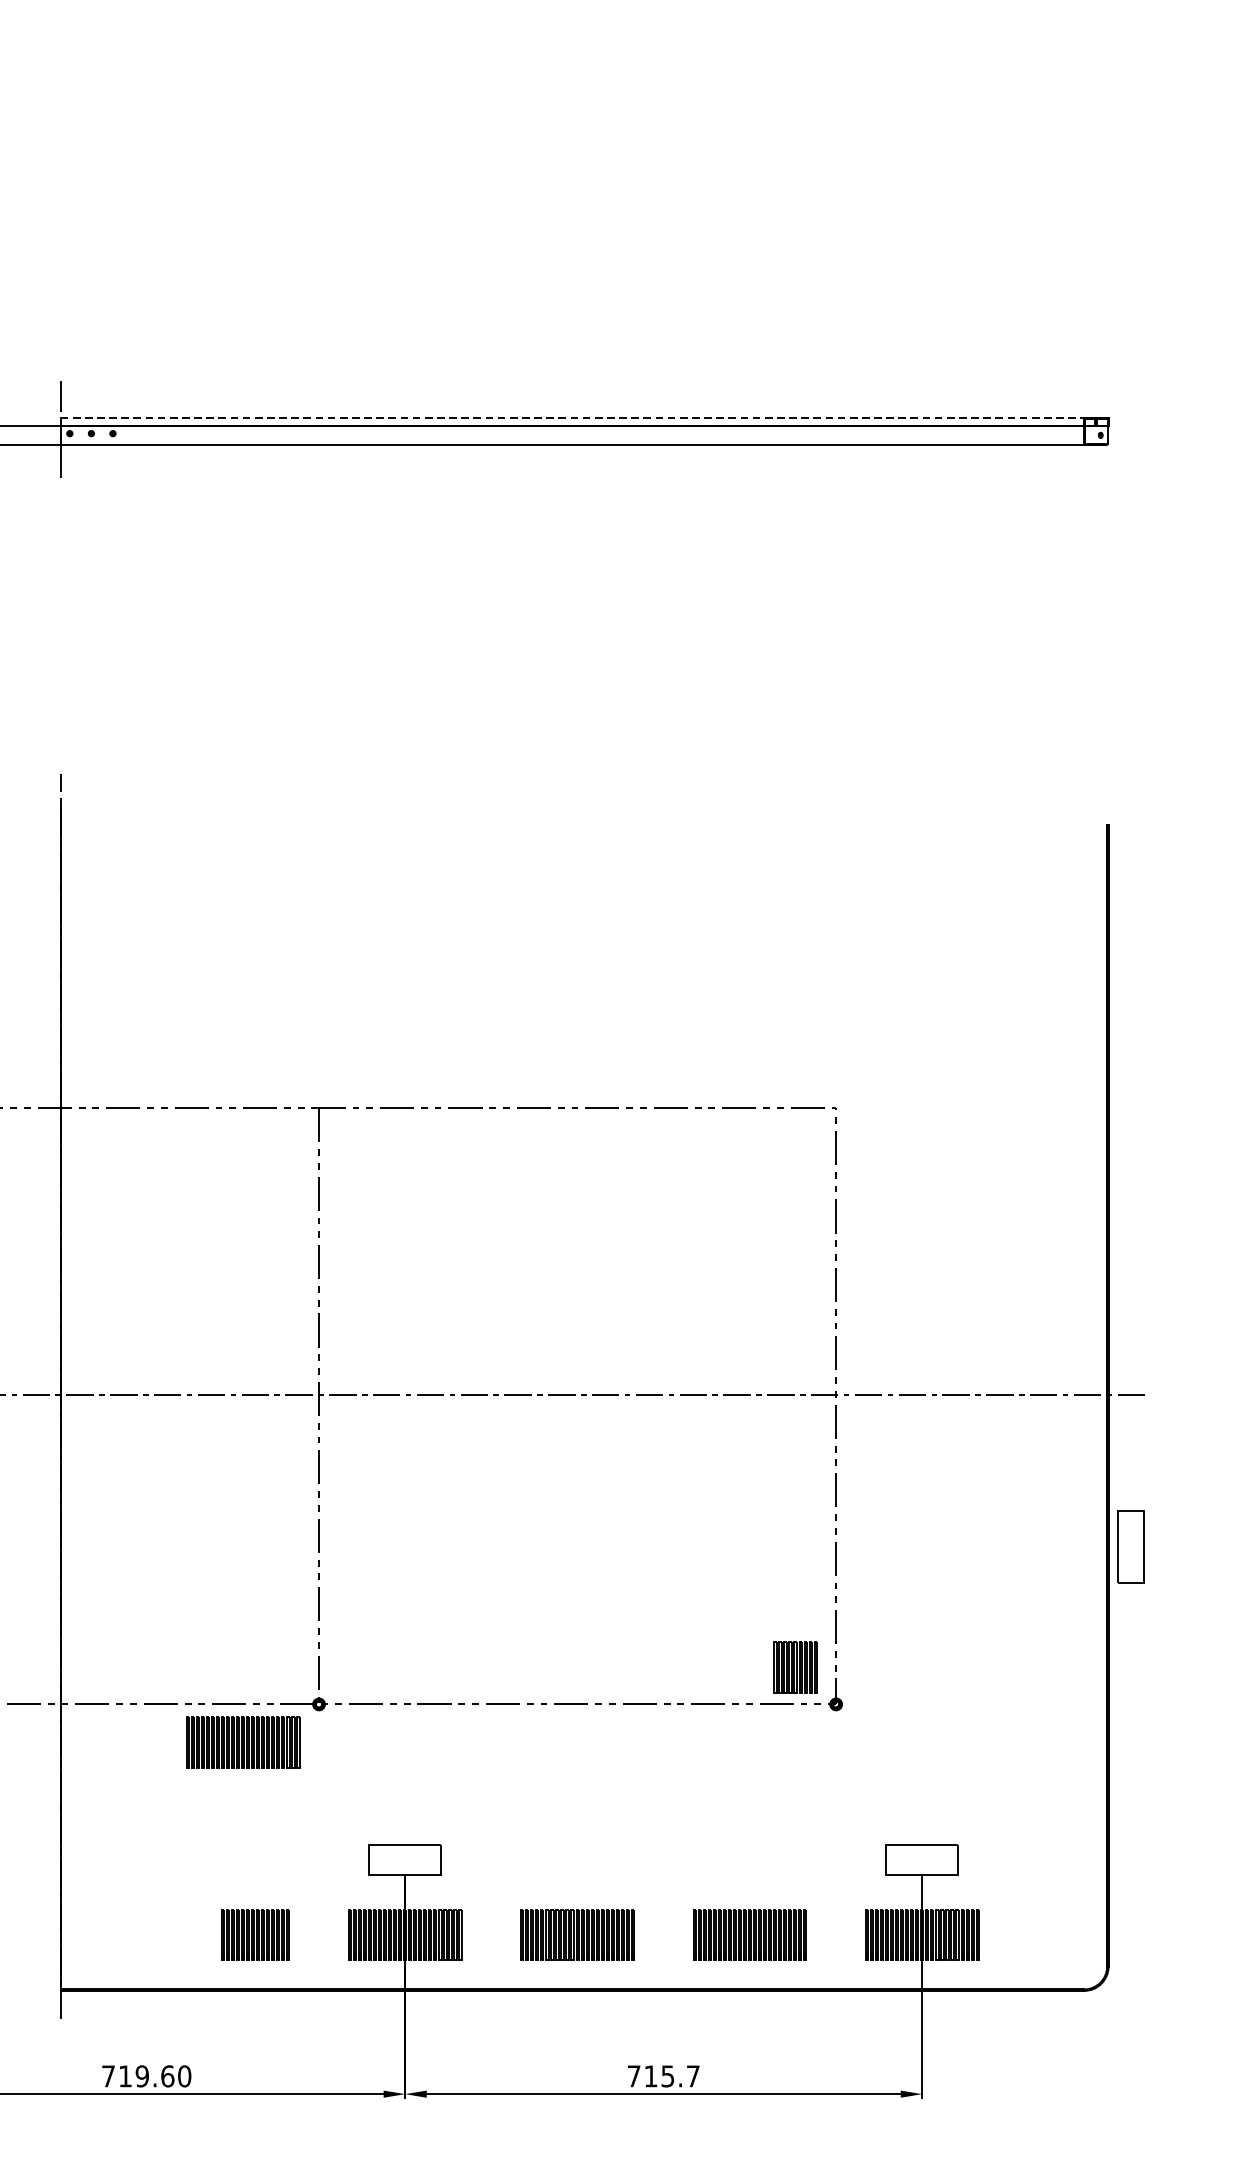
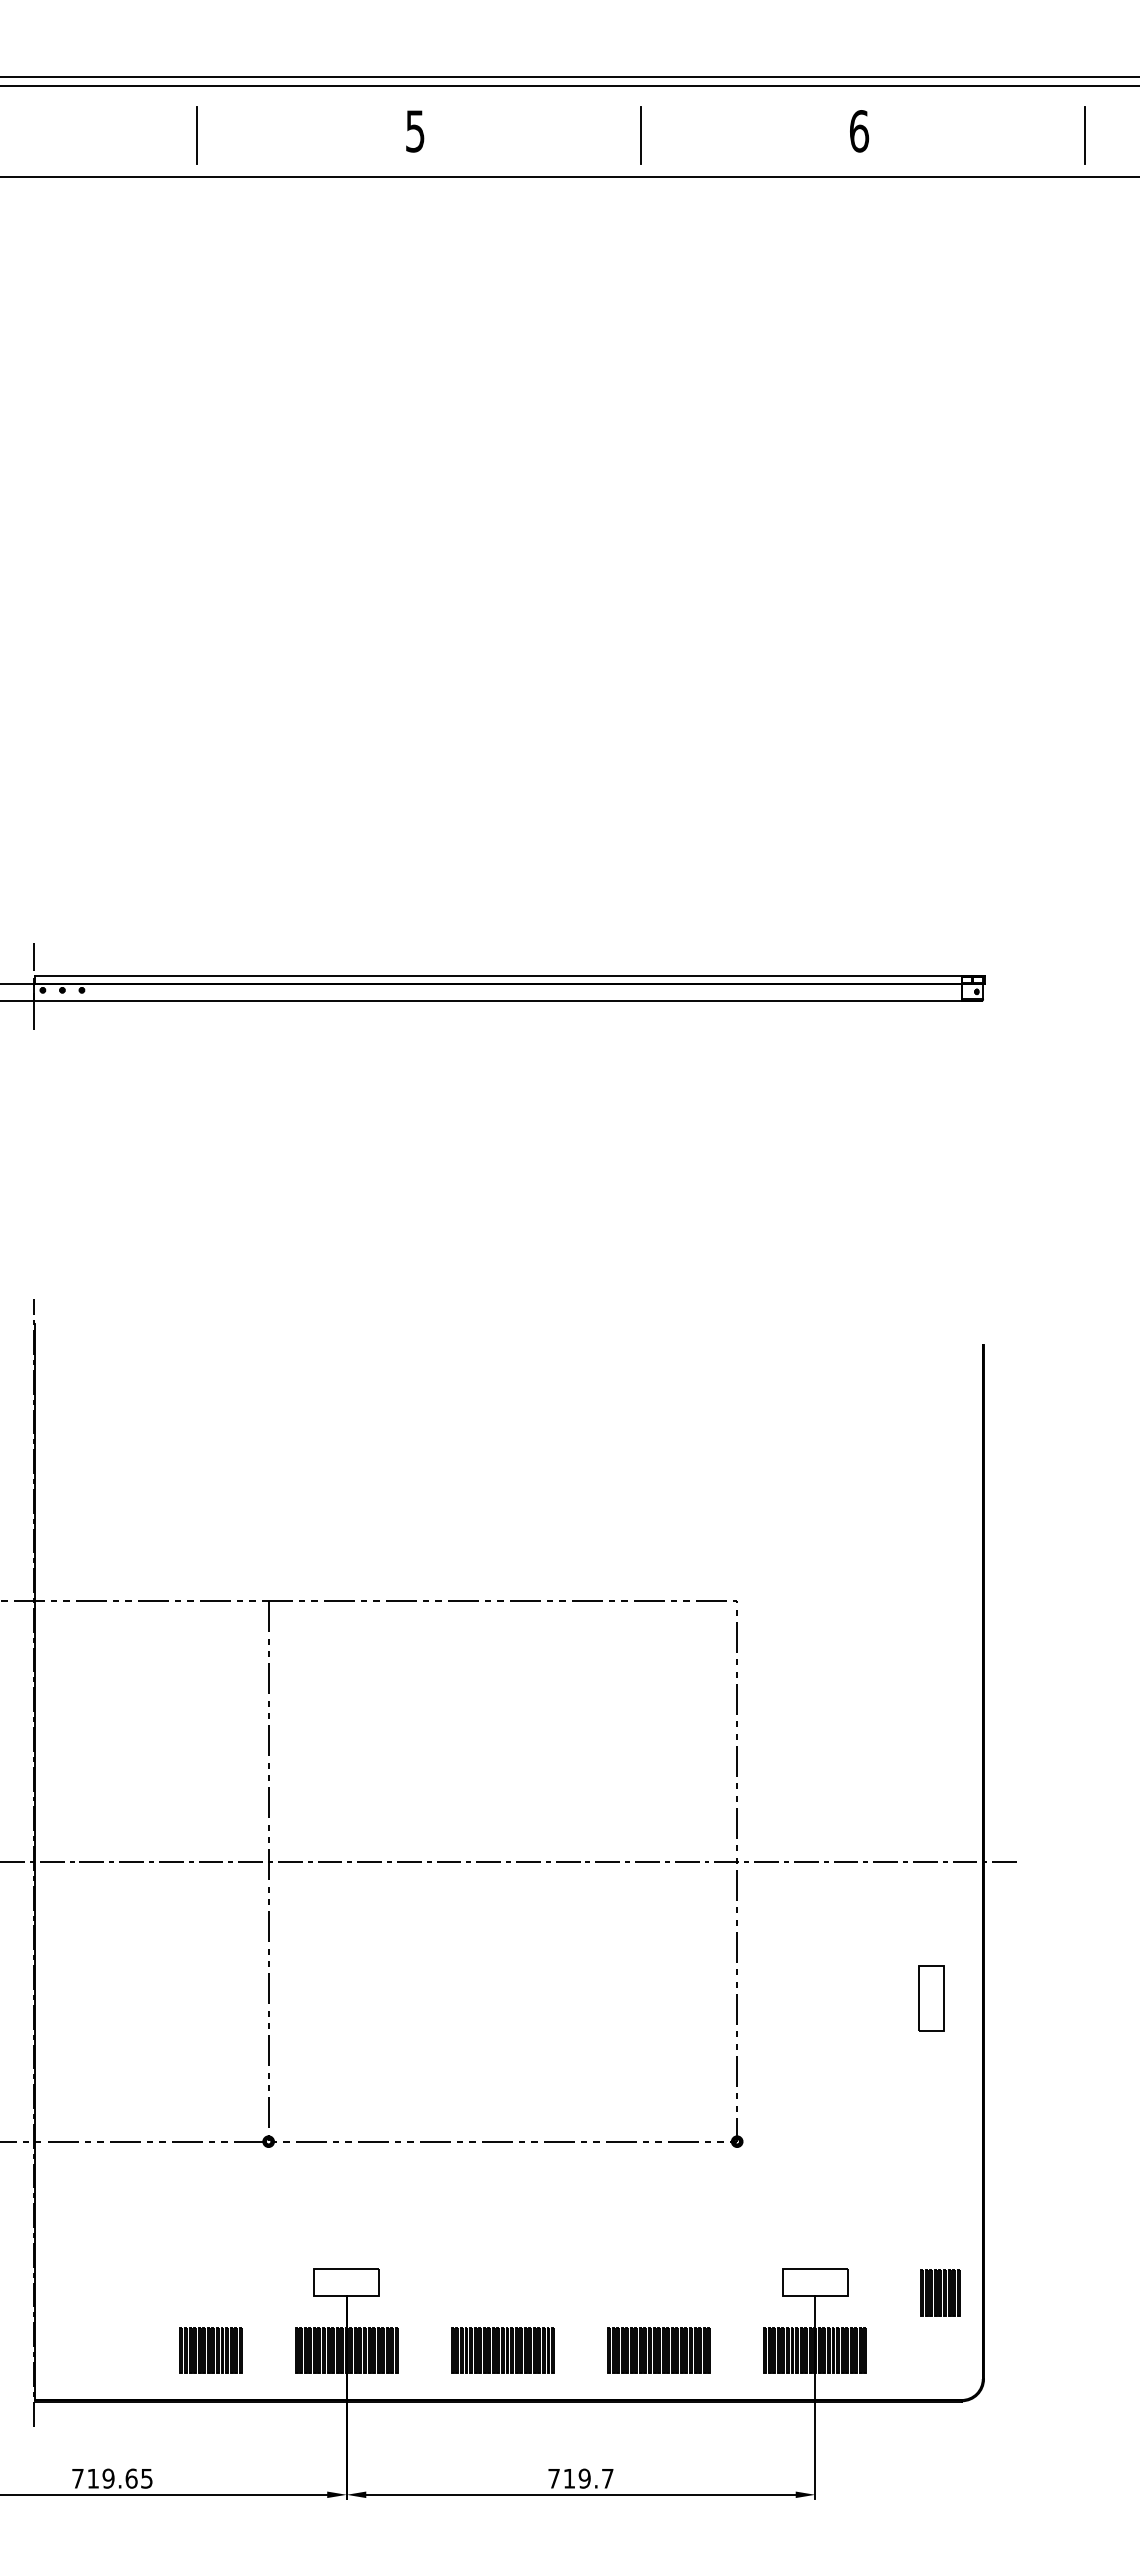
line: (572, 418) -> (498, 976), dashed -> solid
part: (1131, 1546) -> (931, 1998), moved
part: (795, 1666) -> (940, 2292), moved
part: (242, 1742) -> (199, 2176), removed
text: (184, 2076) -> (146, 2478), 719.60 -> 719.65
text: (667, 2076) -> (584, 2478), 715.7 -> 719.7

